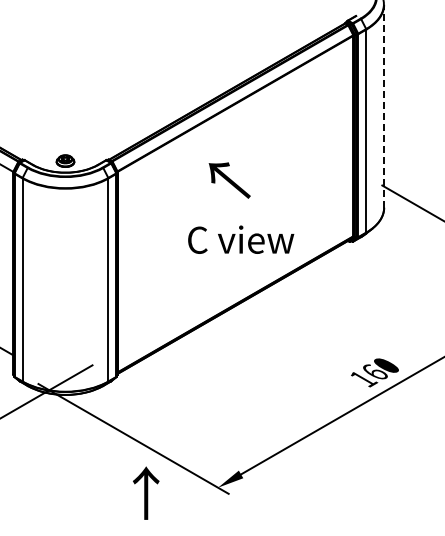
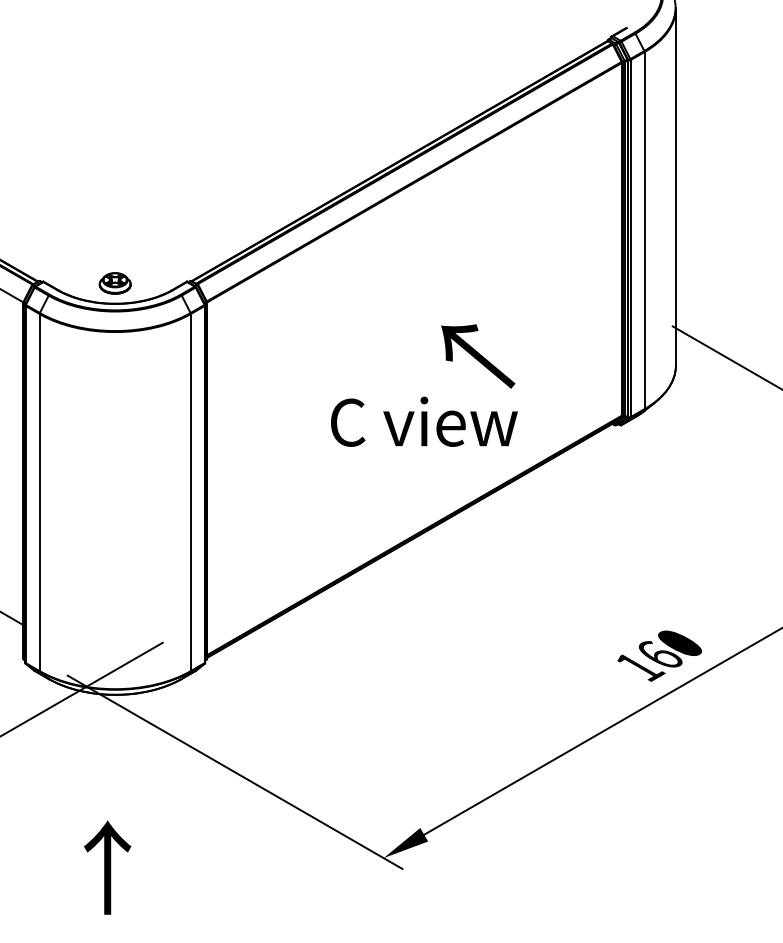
line: (384, 105) -> (676, 185), dashed -> solid
text: (229, 180) -> (477, 356), moved
text: (146, 492) -> (108, 866), moved

